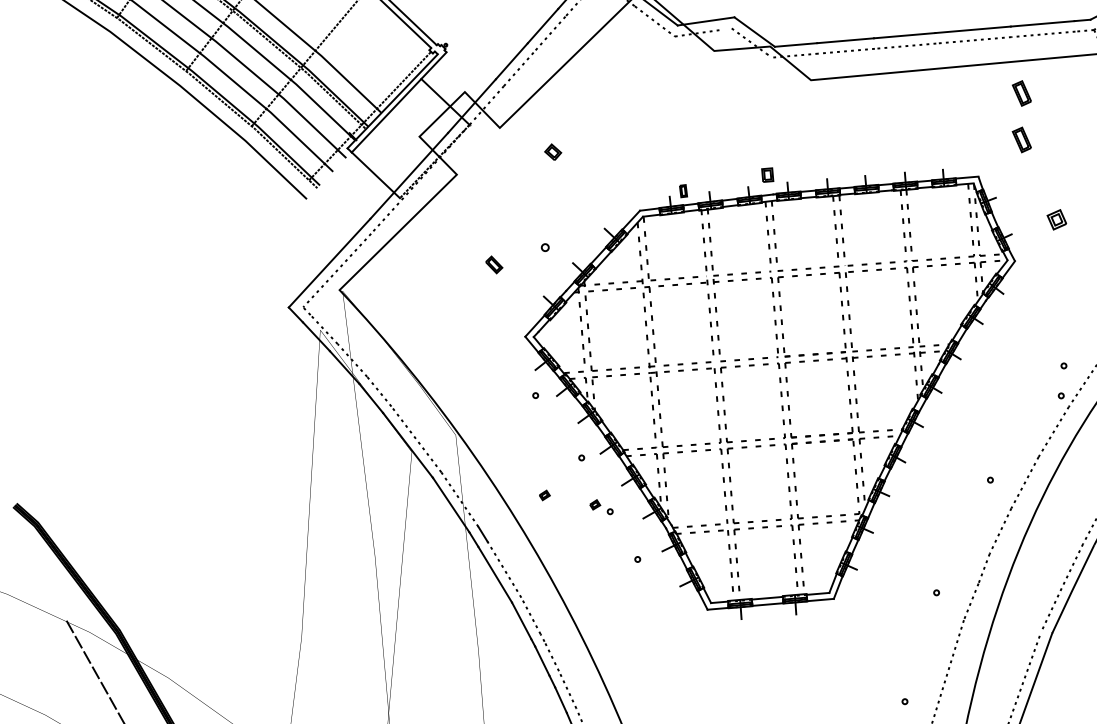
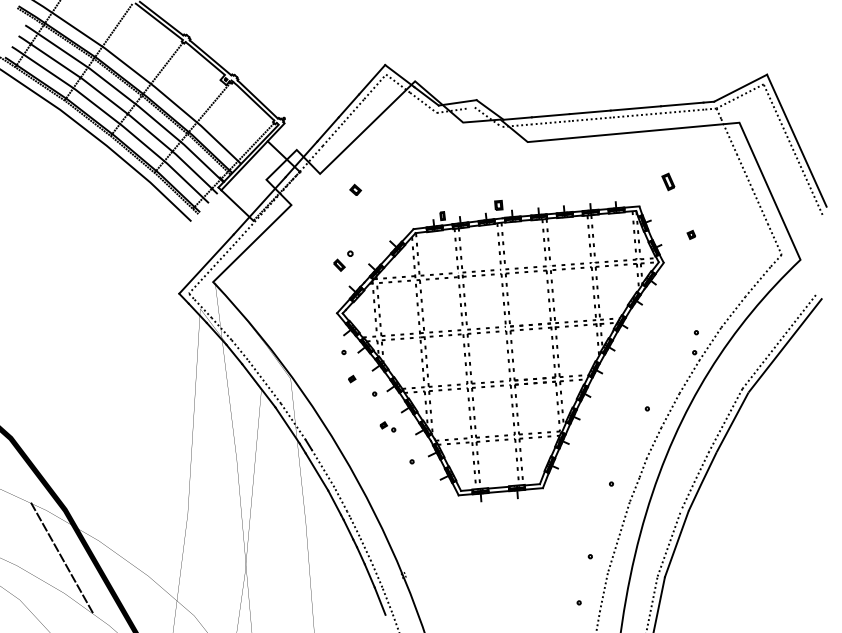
part: (1022, 92) -> (668, 150), removed
part: (1055, 218) -> (690, 234), size x0.62
part: (494, 263) -> (339, 264), moved
part: (545, 494) -> (352, 378), moved

